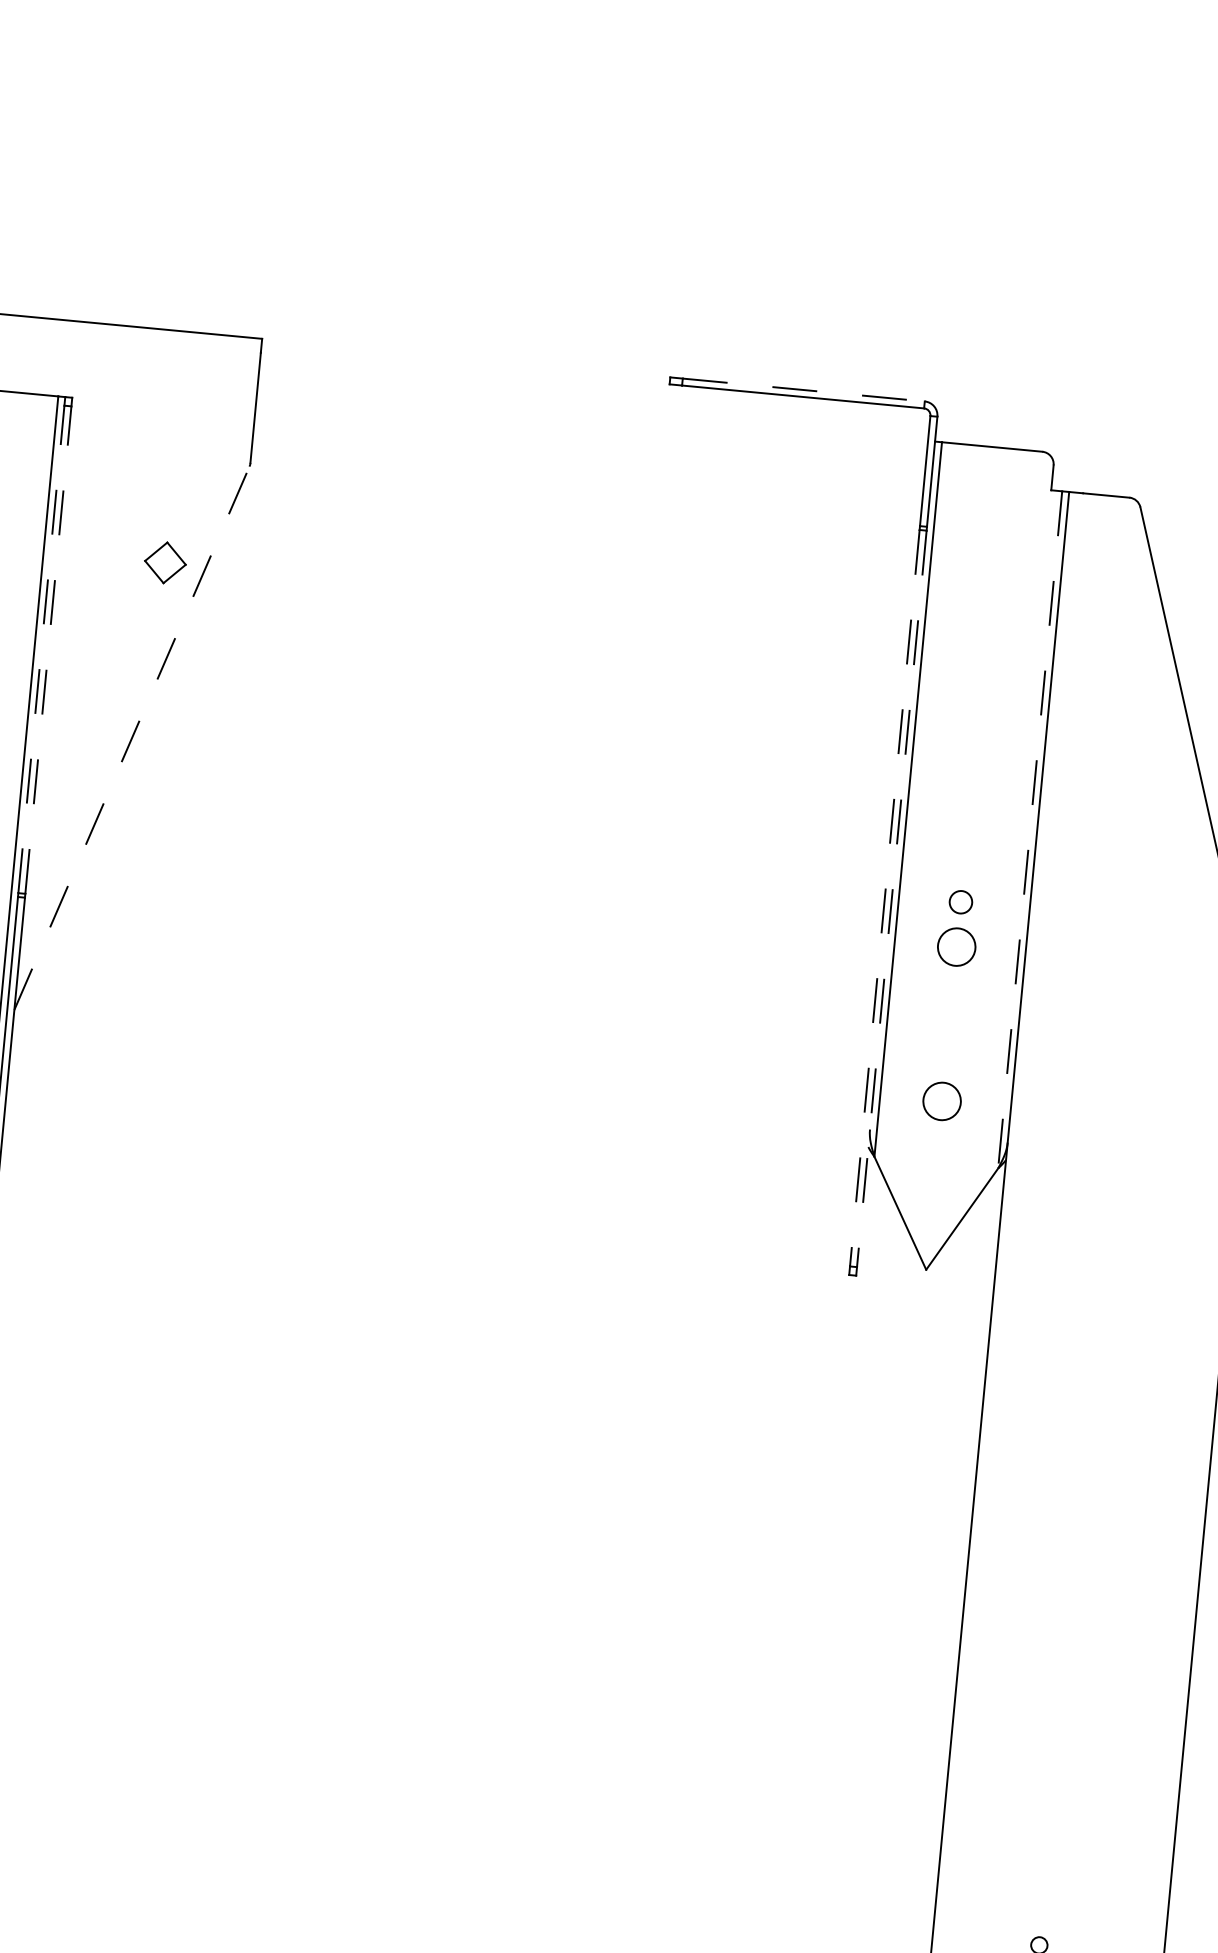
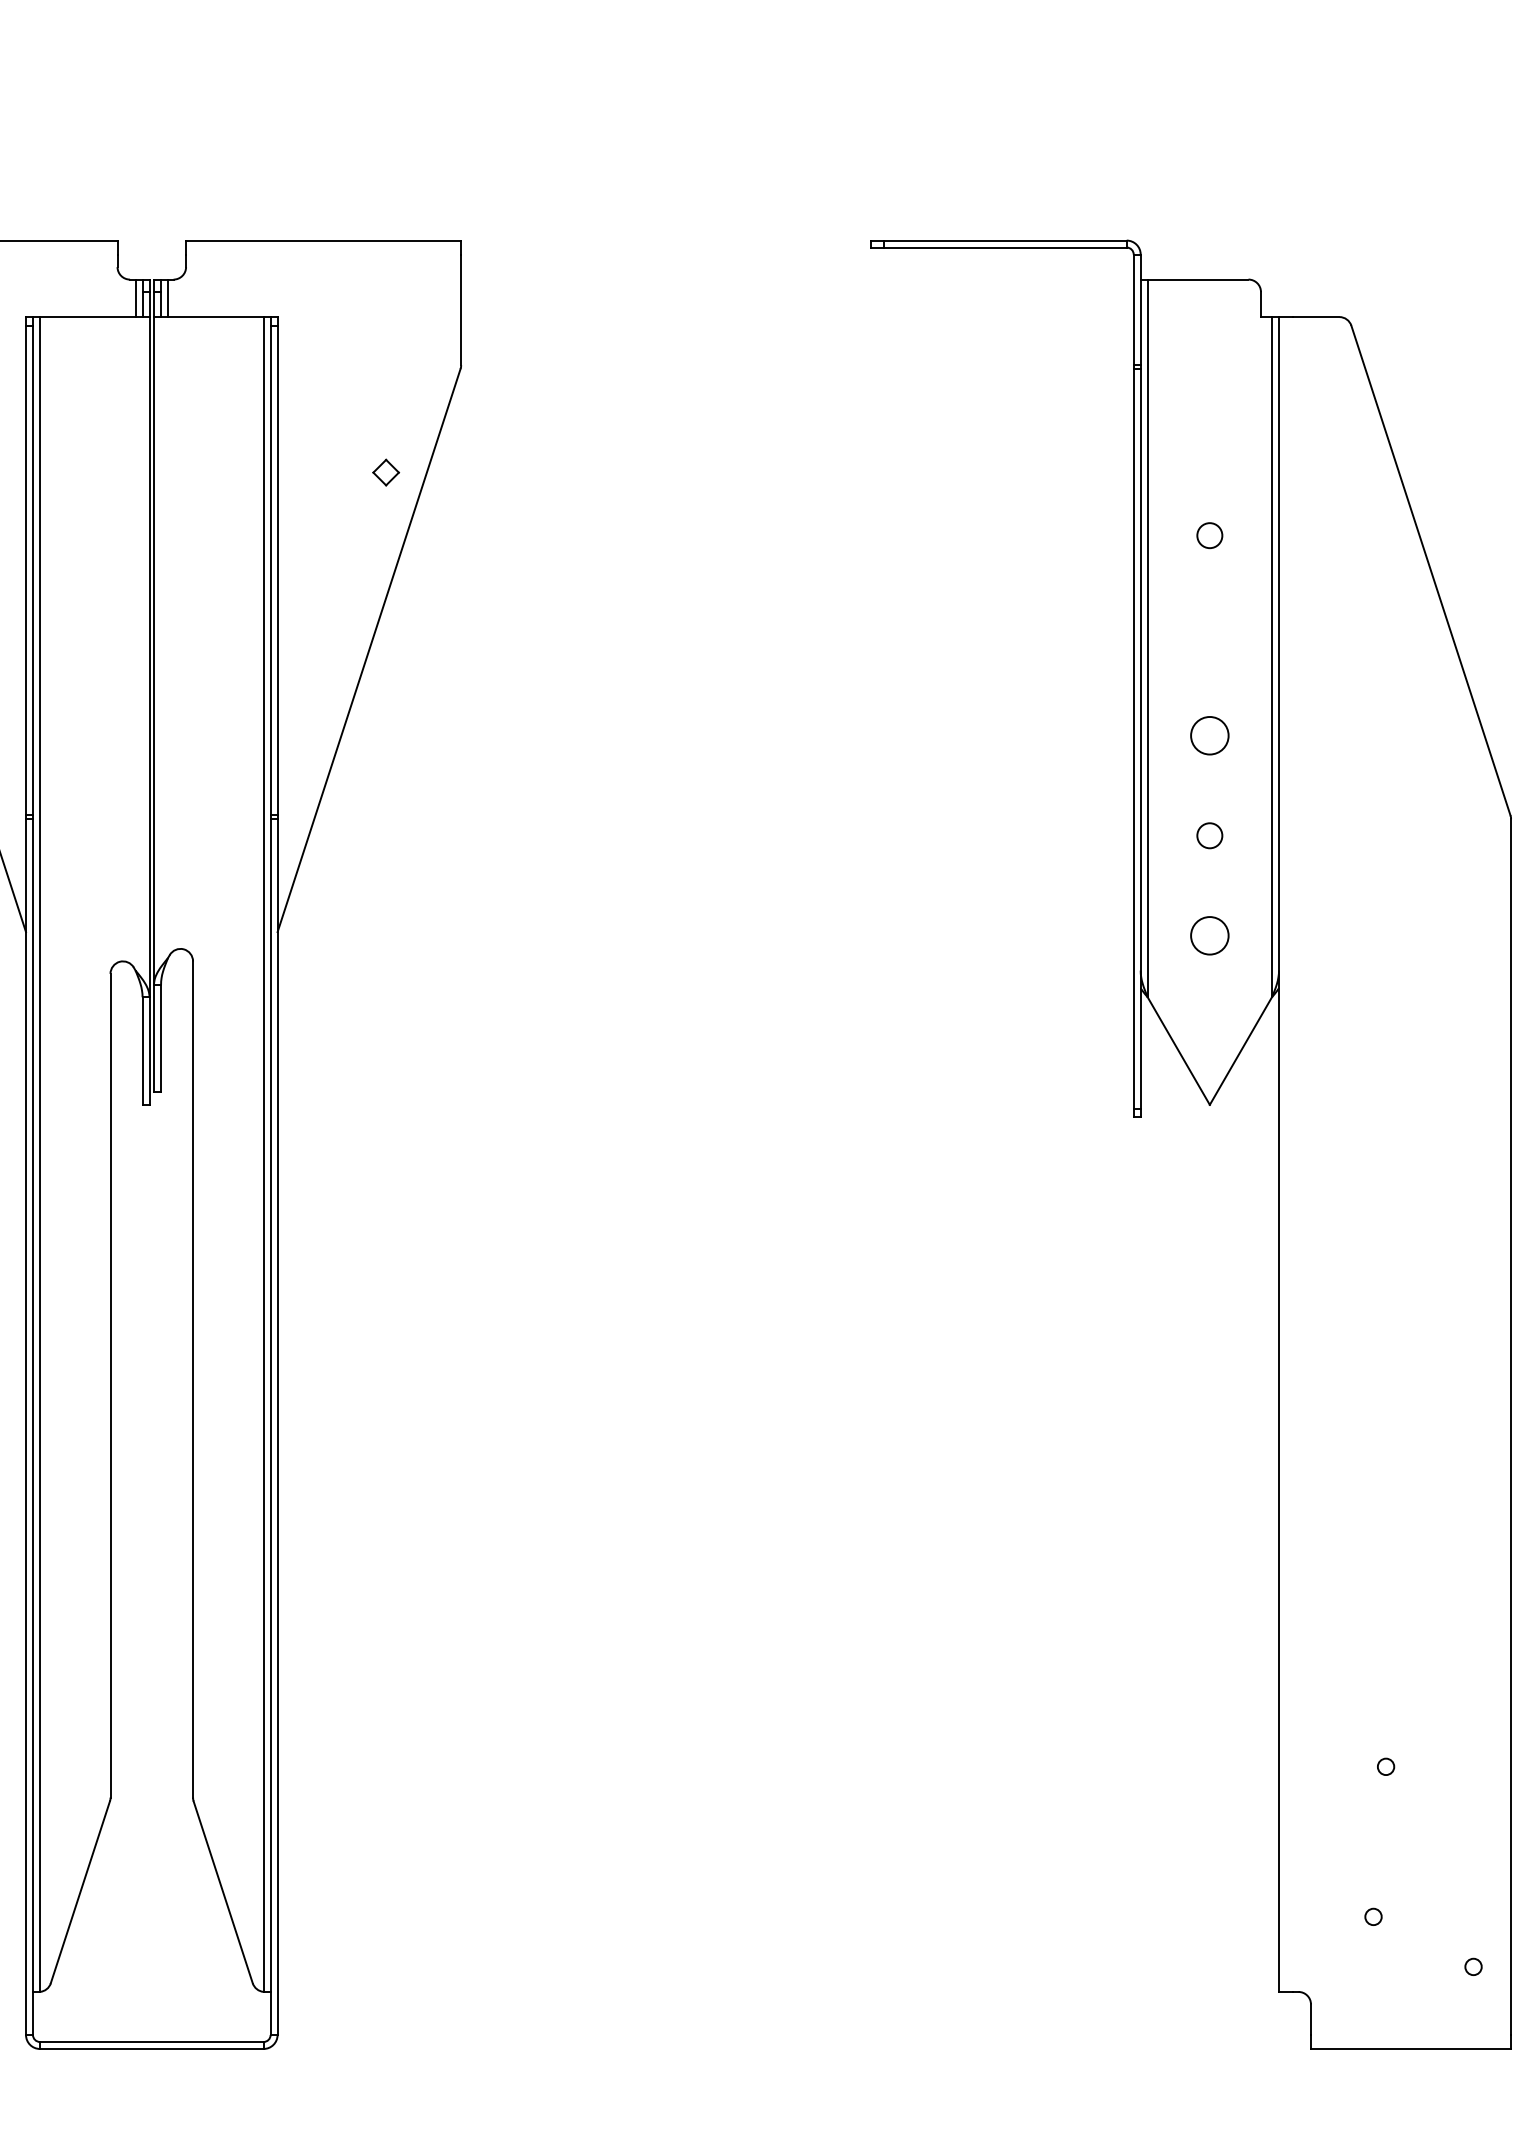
line: (804, 389) -> (1005, 240), dashed -> solid
part: (166, 562) -> (386, 472), size x0.62
line: (41, 649) -> (270, 570), dashed -> solid
line: (48, 650) -> (277, 570), dashed -> solid
circle: (979, 702) -> (1209, 535), added
line: (132, 738) -> (369, 650), dashed -> solid
line: (1029, 830) -> (1271, 657), dashed -> solid
line: (884, 897) -> (1133, 738), dashed -> solid
line: (891, 898) -> (1140, 738), dashed -> solid
circle: (960, 901) -> (1209, 735), size x1.67
circle: (956, 946) -> (1209, 780), removed
circle: (951, 1001) -> (1209, 835), added

